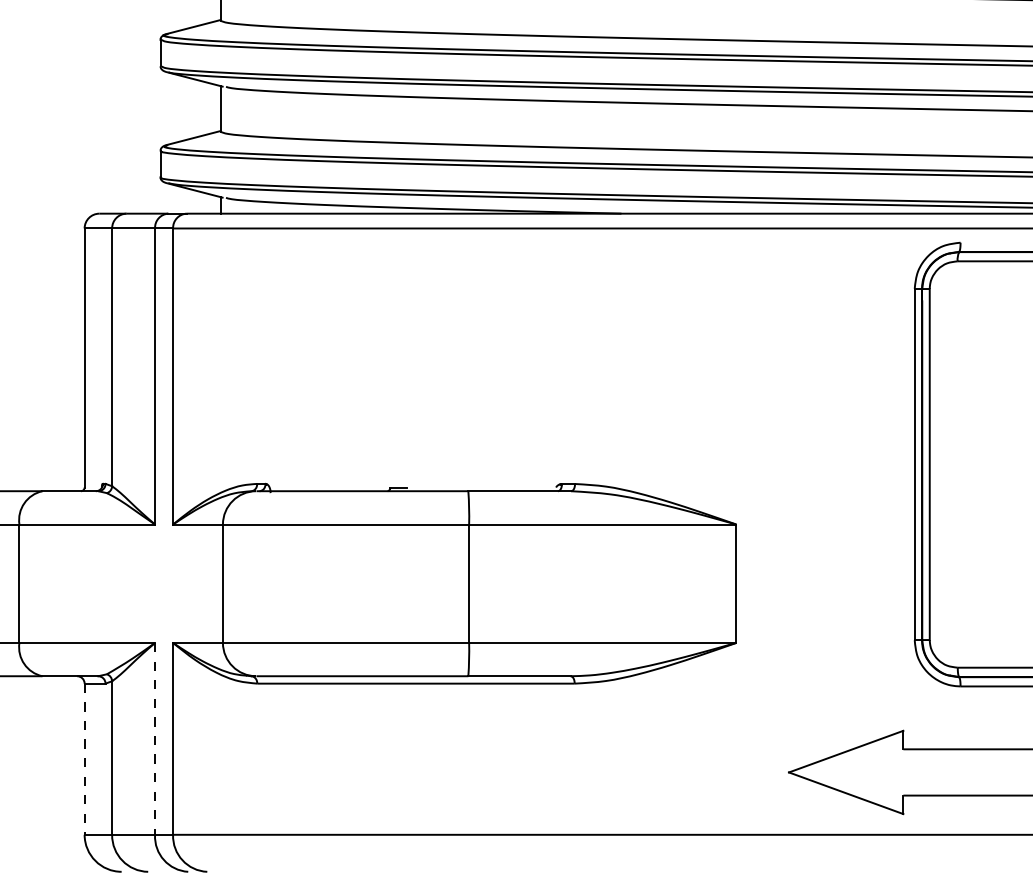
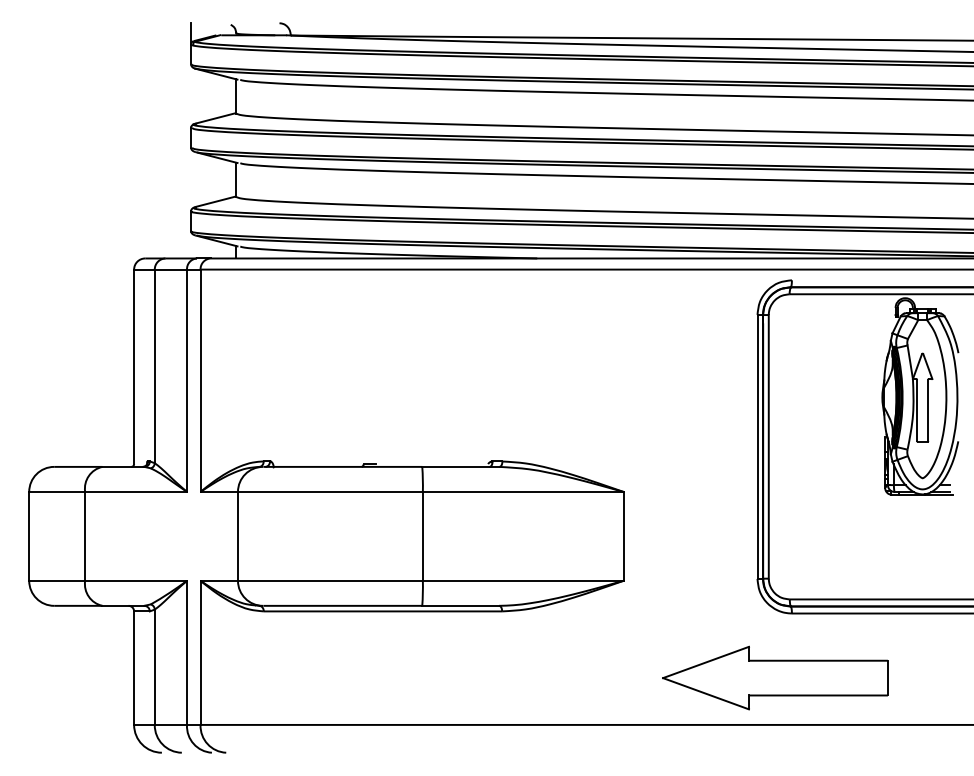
line: (155, 739) -> (187, 653), dashed -> solid
line: (85, 759) -> (134, 668), dashed -> solid

